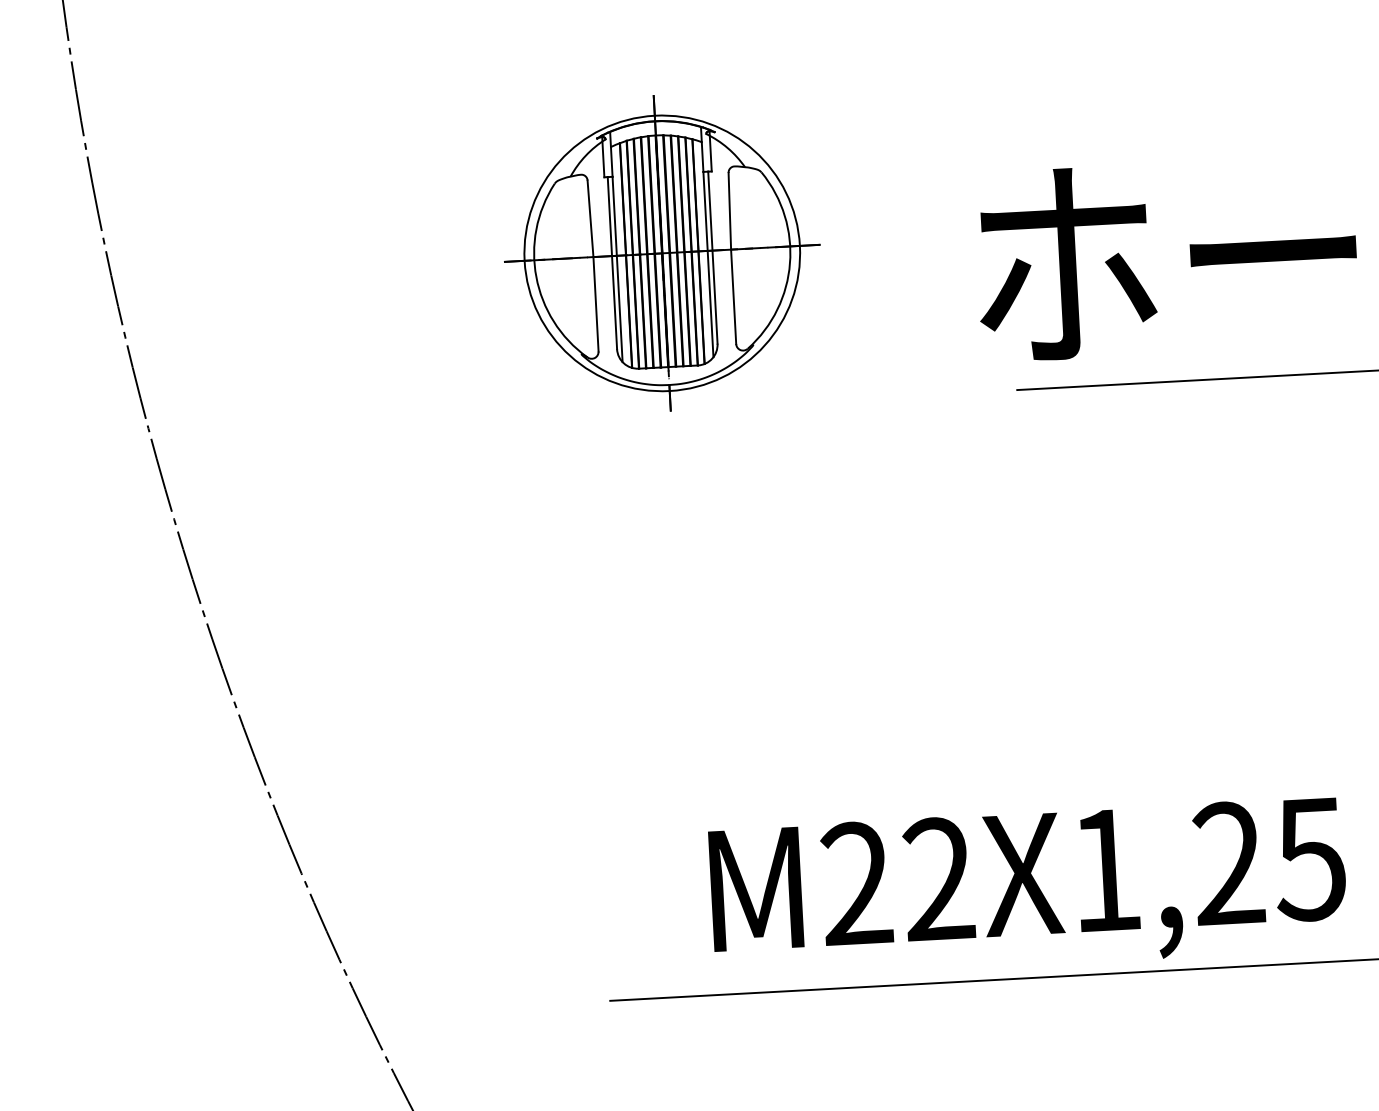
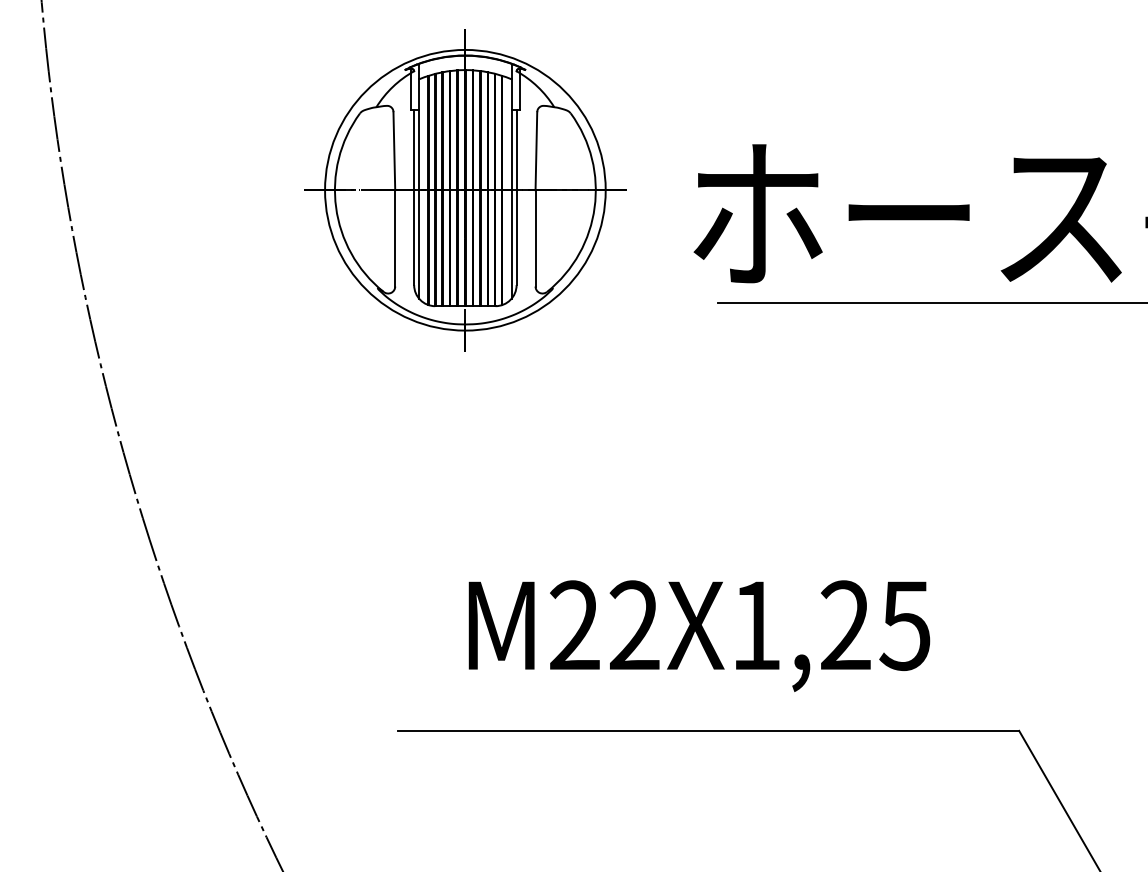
part: (662, 252) -> (465, 189), size x1.4
text: (1028, 888) -> (699, 635), moved

